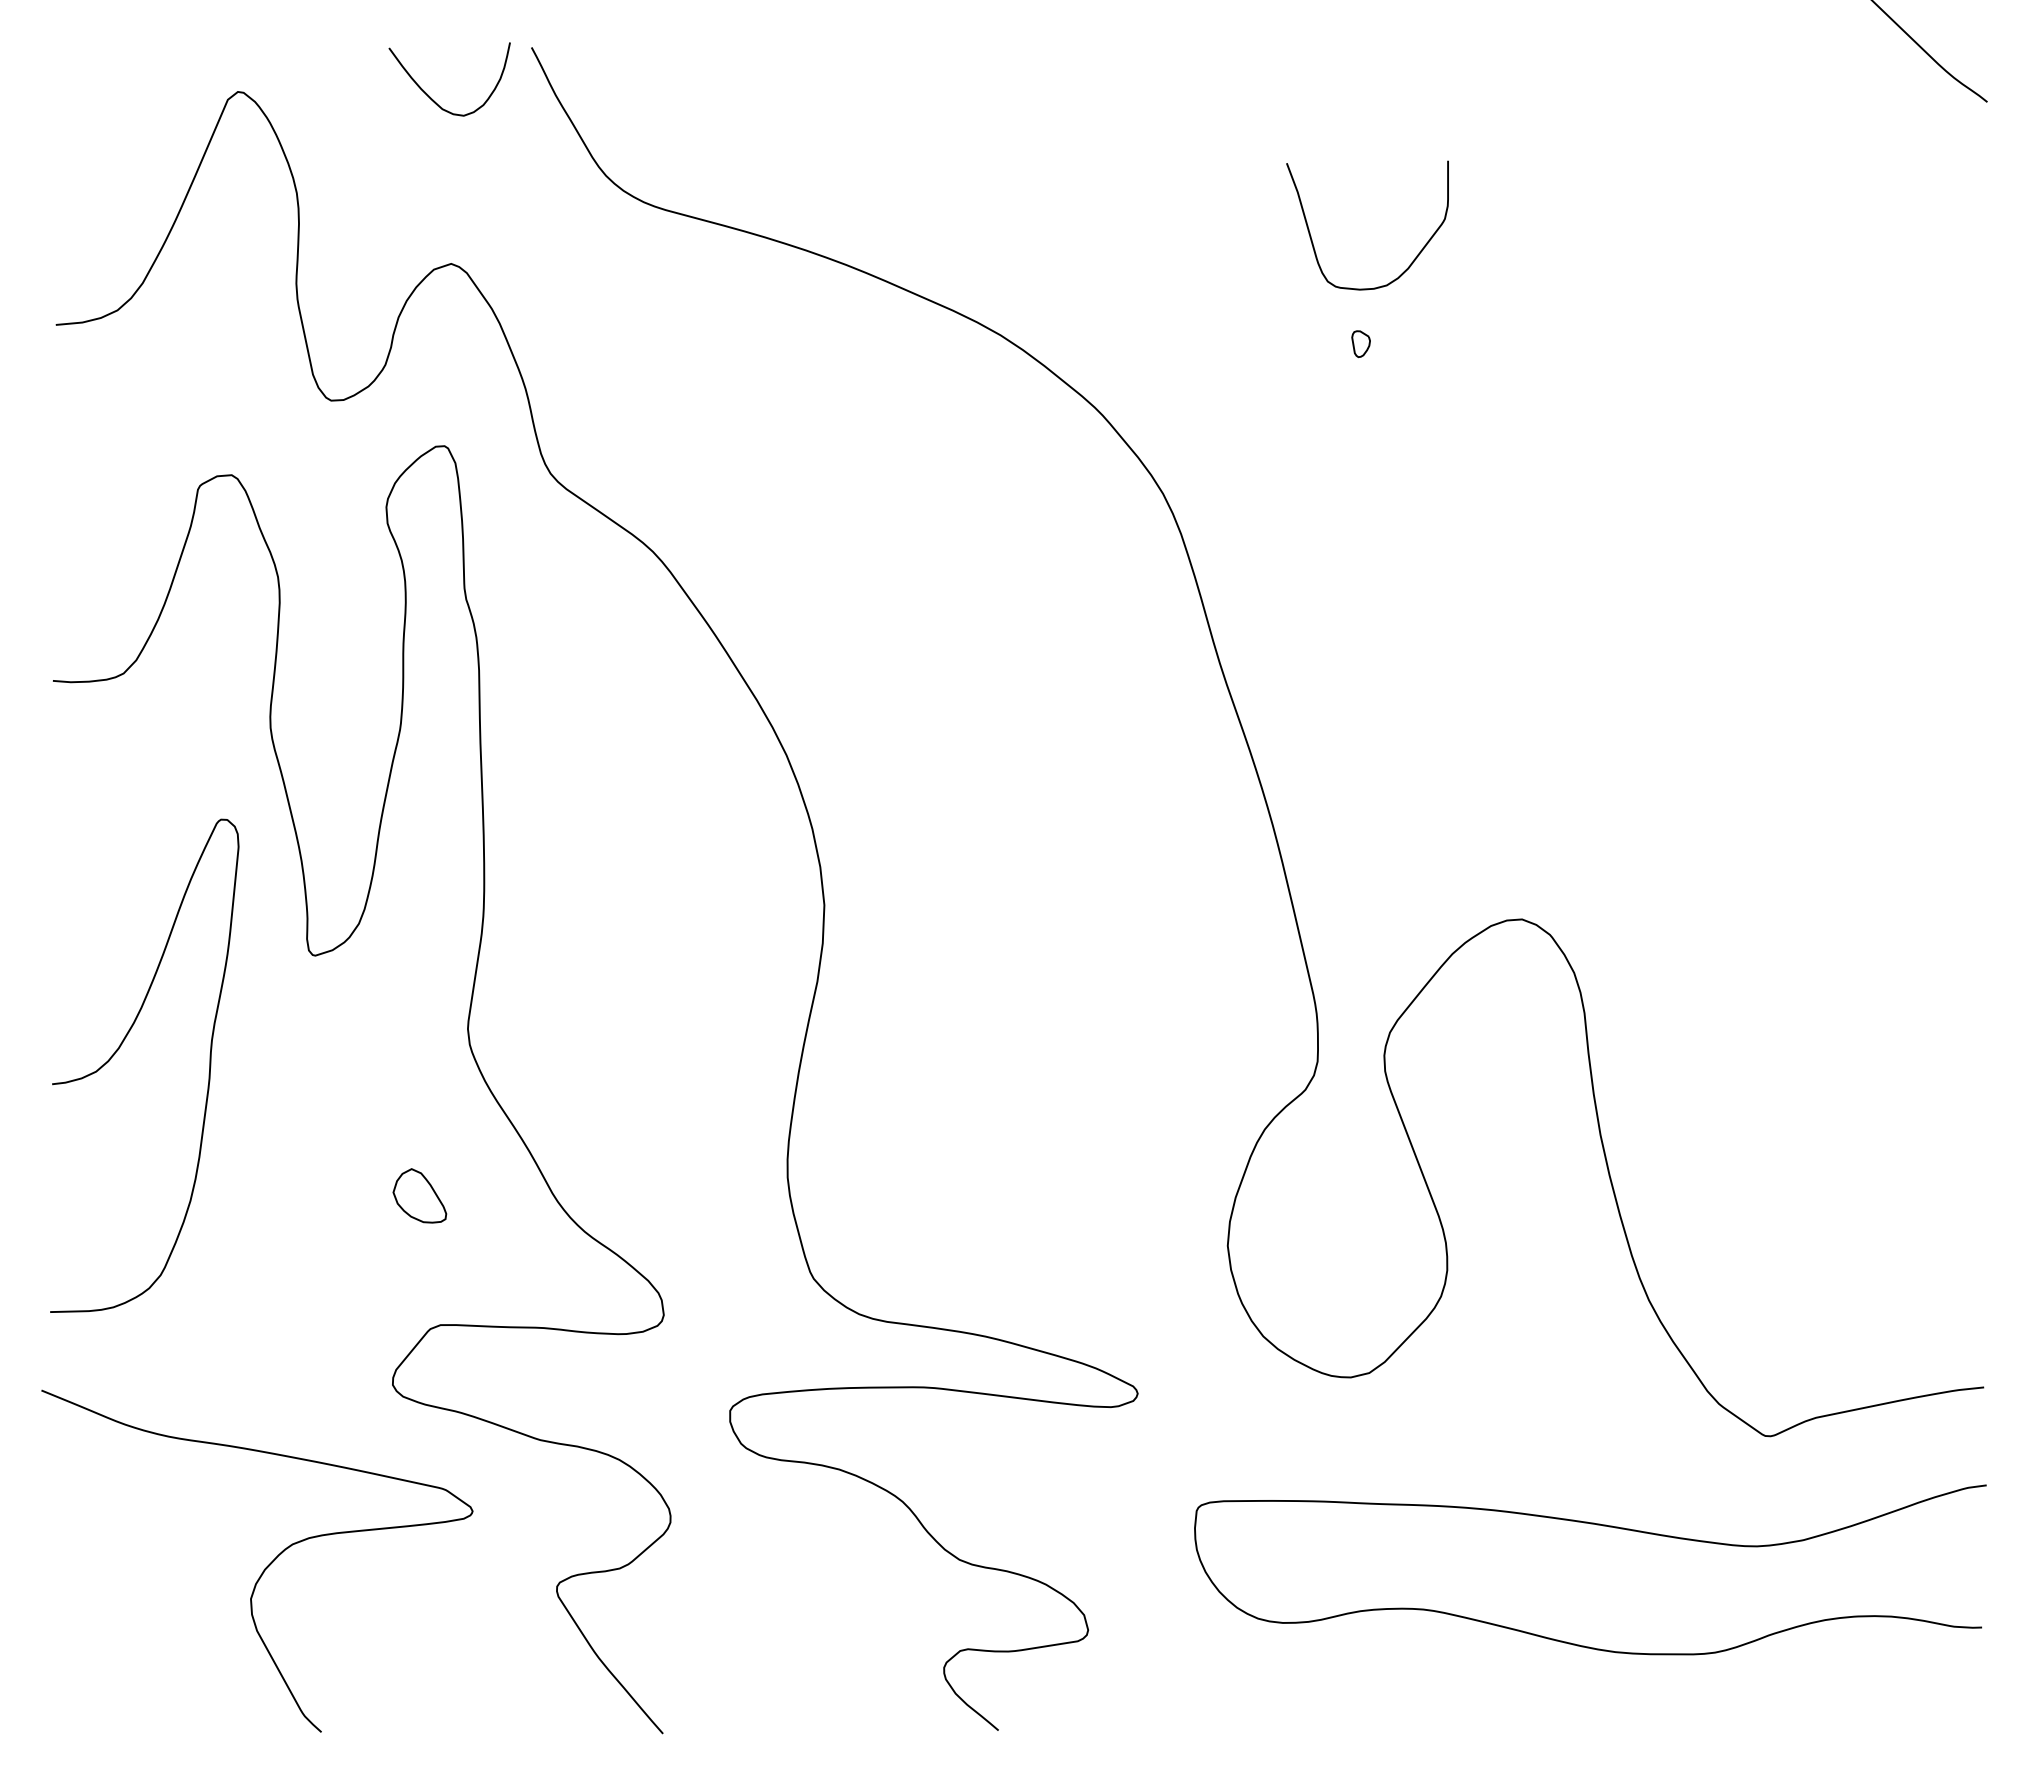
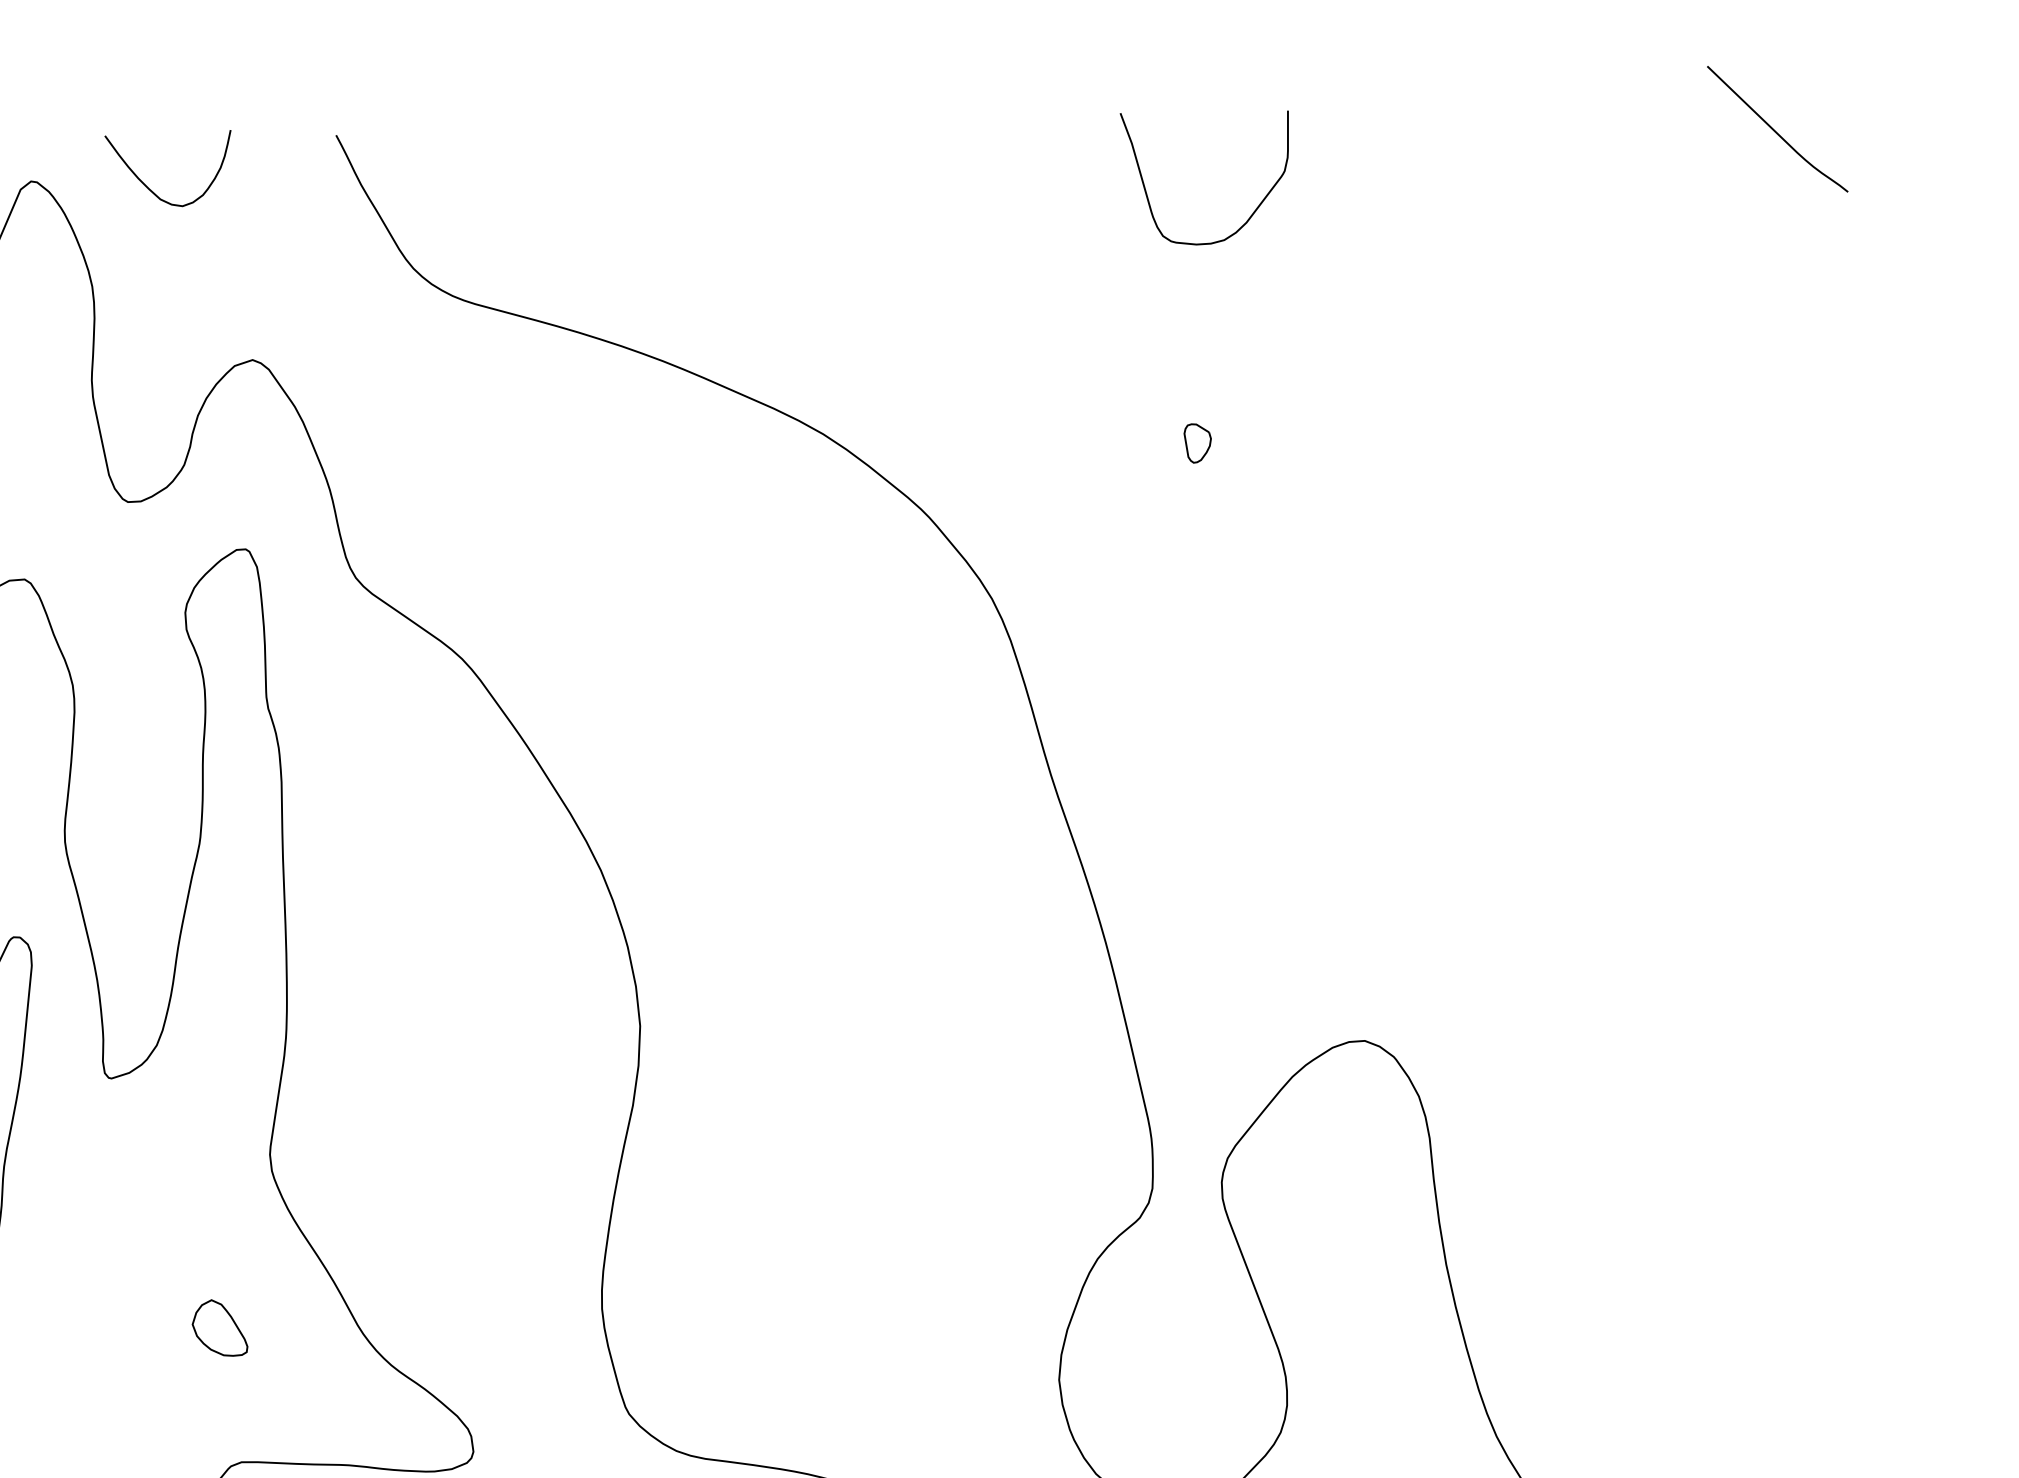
curve: (431, 97) -> (149, 187), moved
curve: (1312, 239) -> (1147, 192), moved
part: (1360, 343) -> (1197, 442), size x1.43

